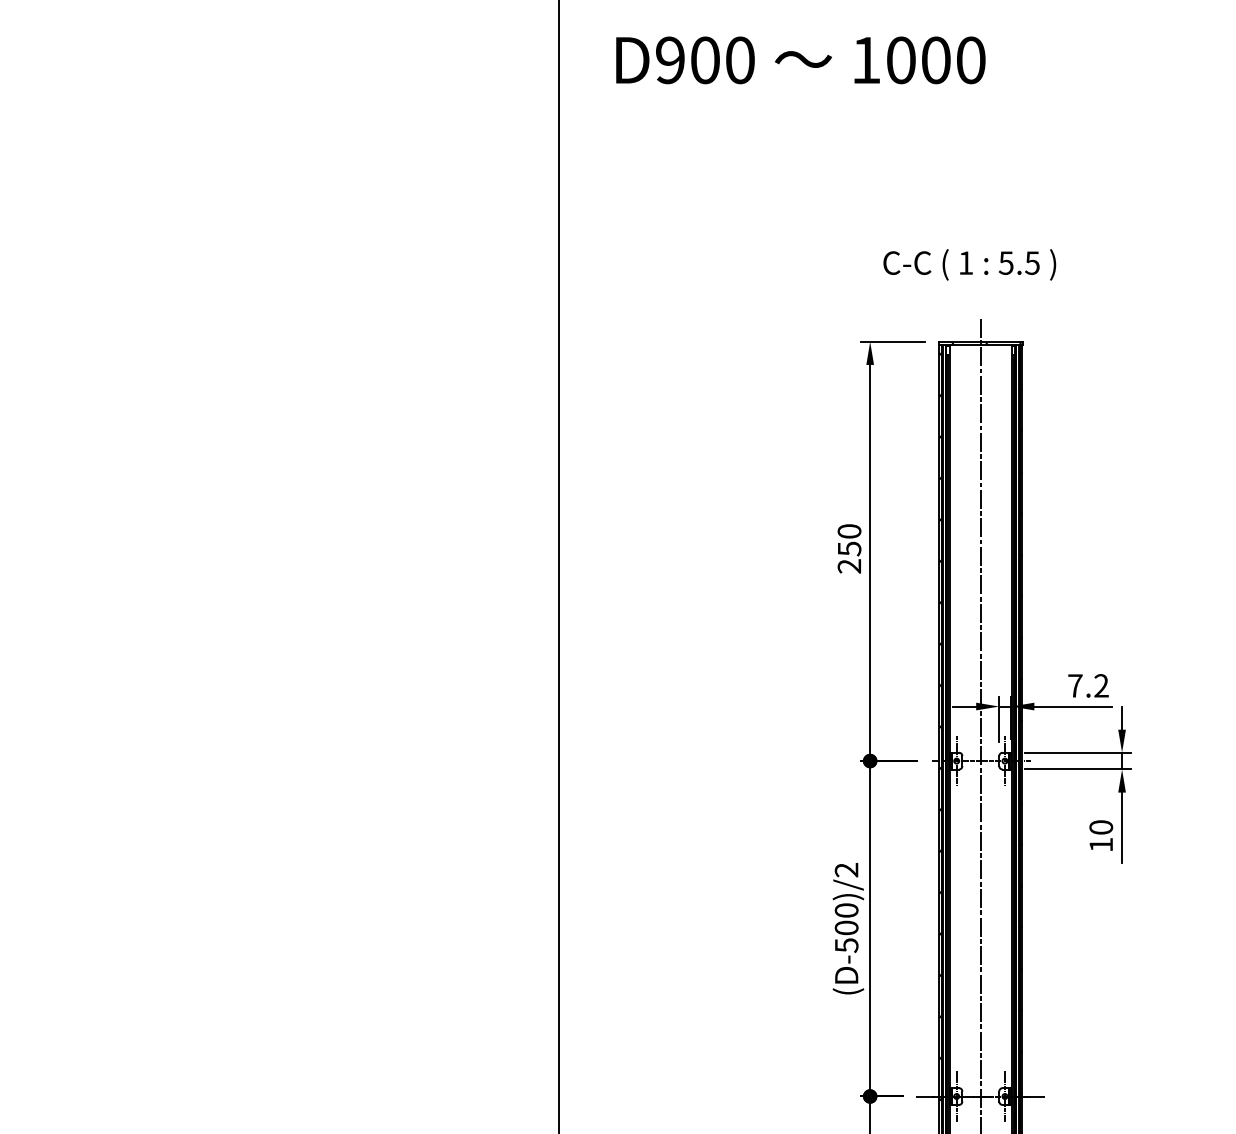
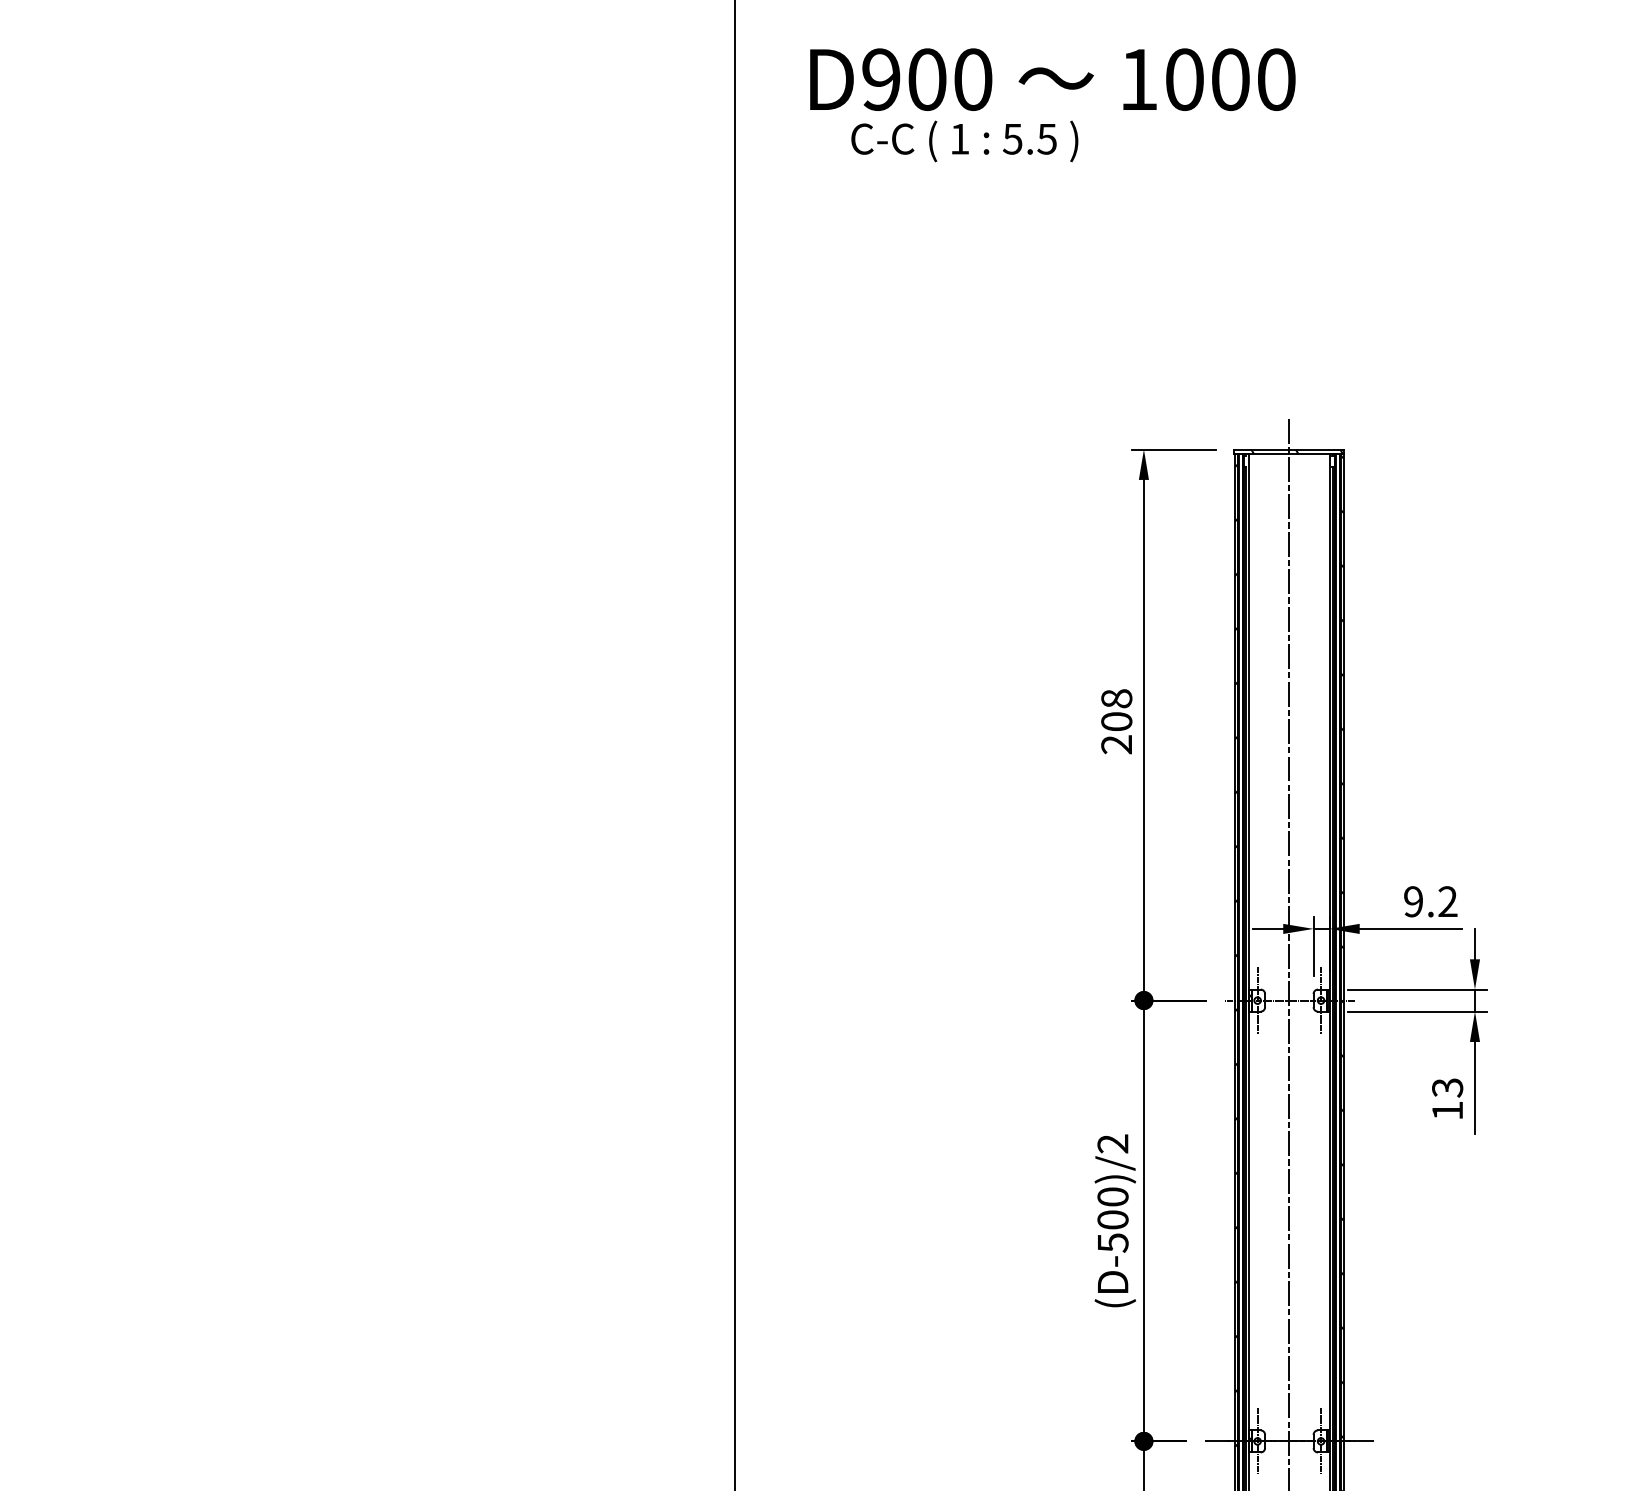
text: (969, 264) -> (964, 141), moved
text: (849, 540) -> (1116, 710), 250 -> 208
text: (1075, 685) -> (1413, 901), 7.2 -> 9.2
text: (1101, 827) -> (1447, 1087), 10 -> 13

